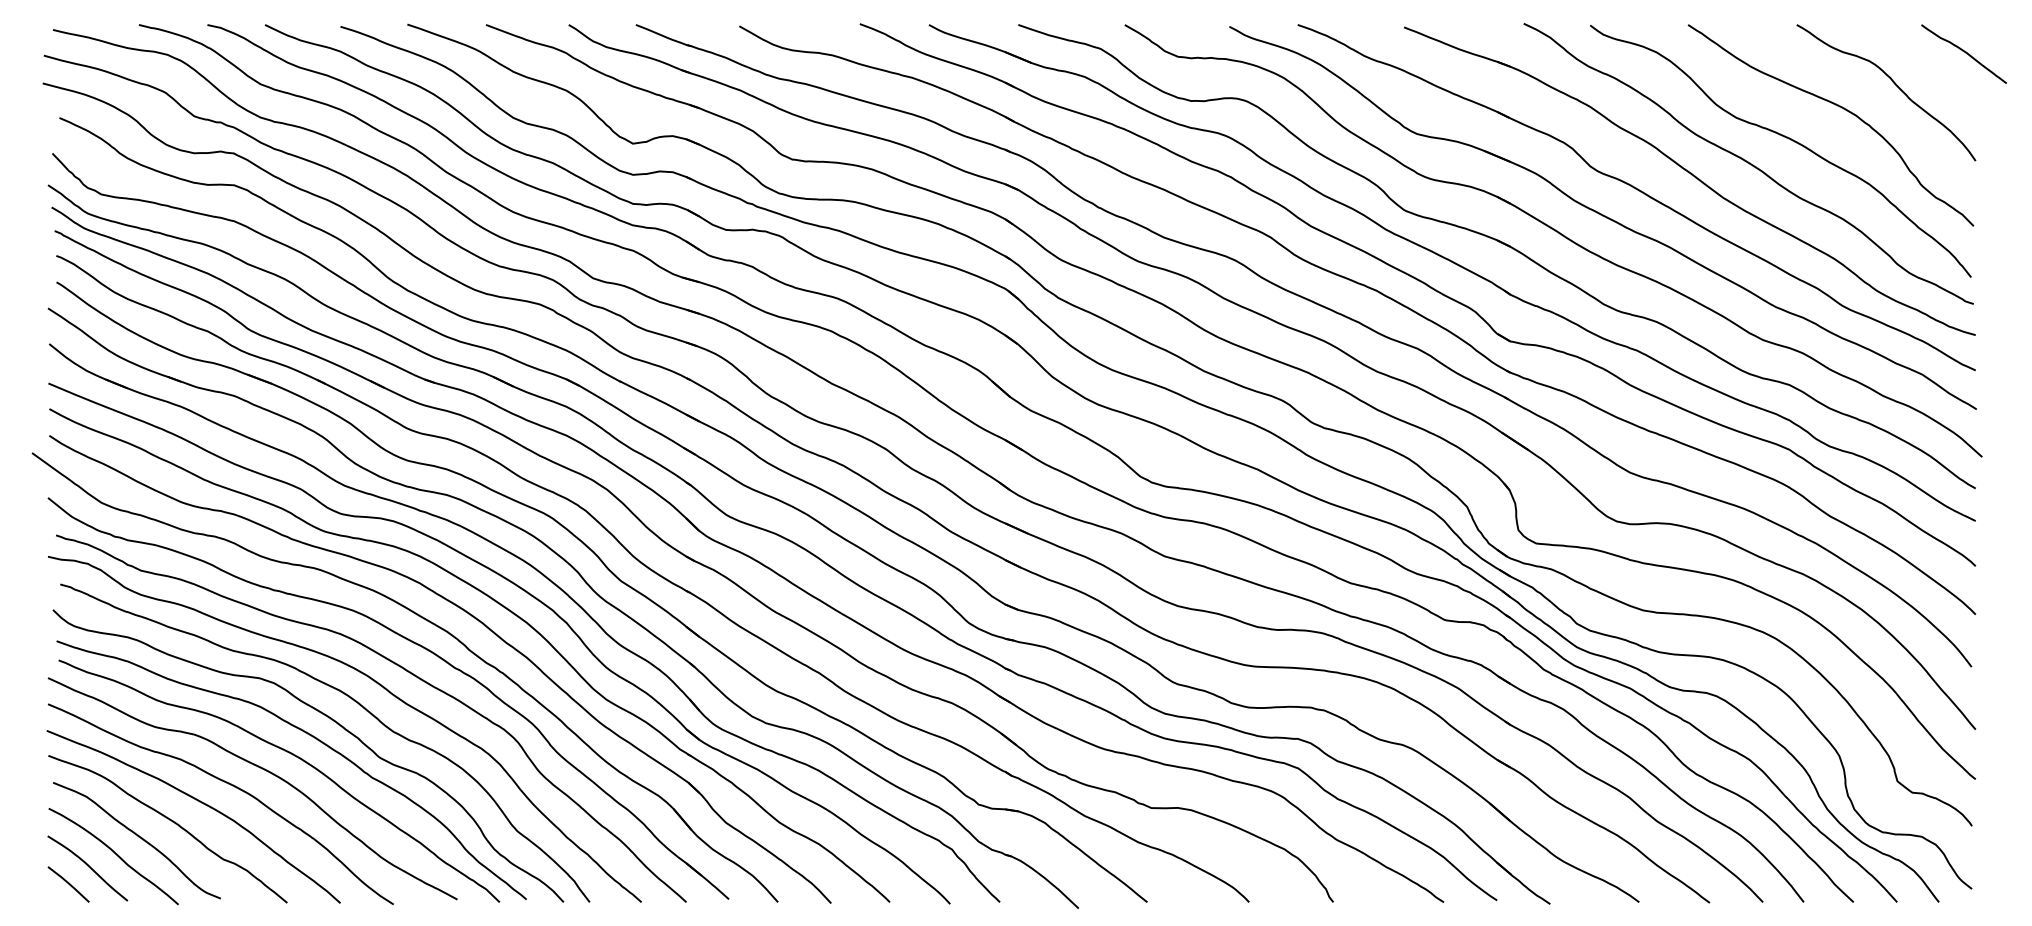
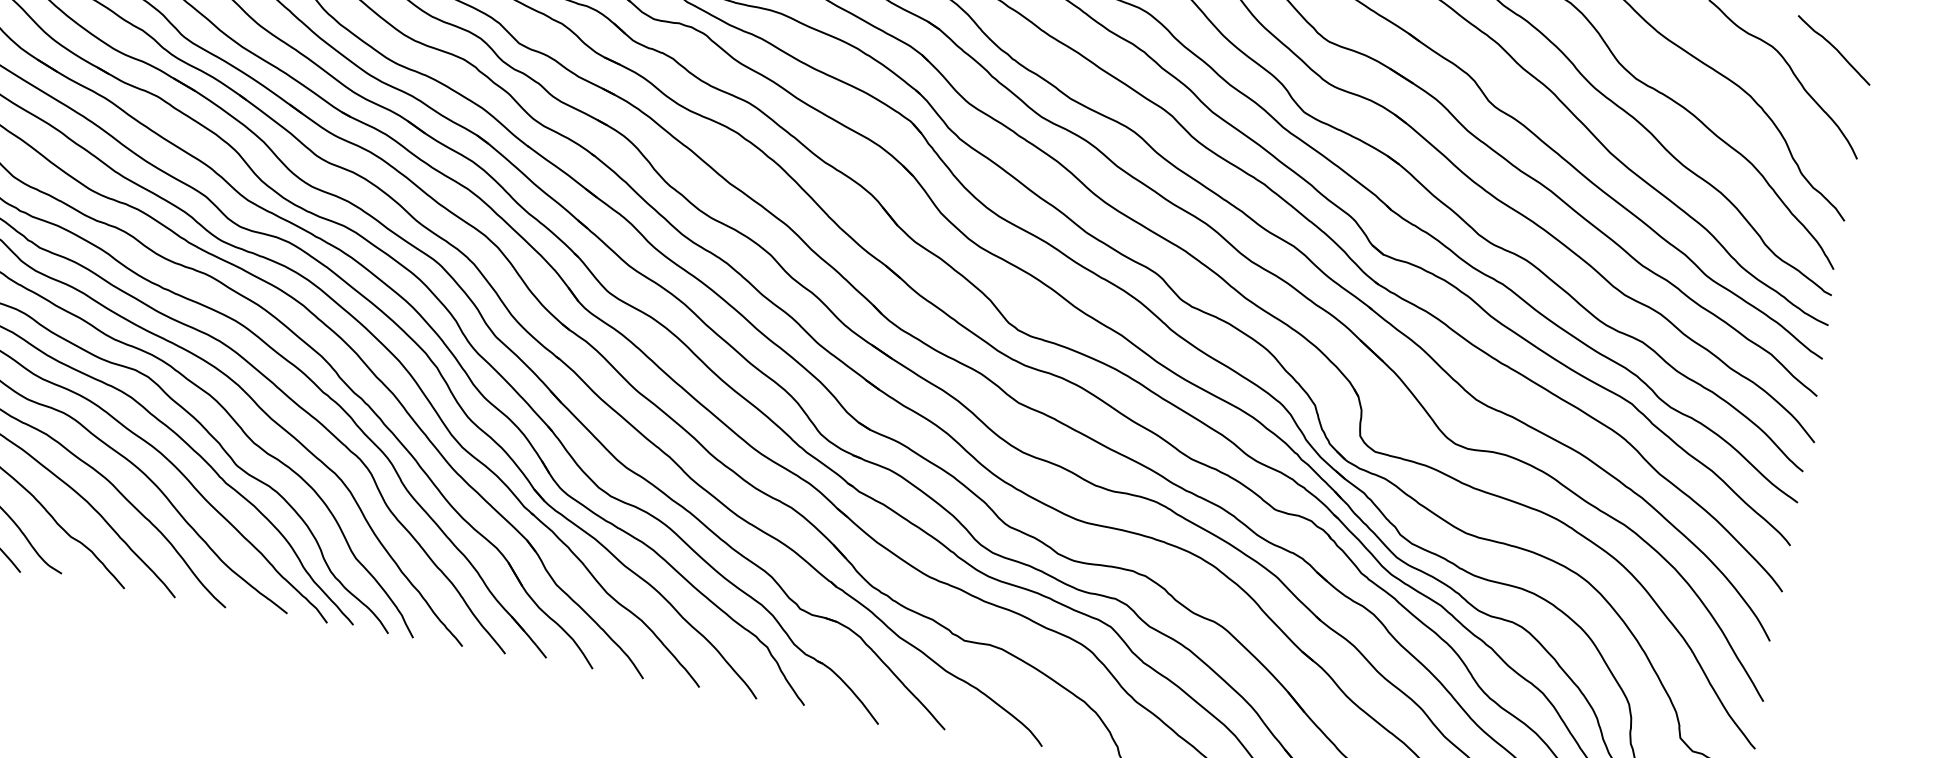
curve: (1964, 52) -> (1834, 48), moved

